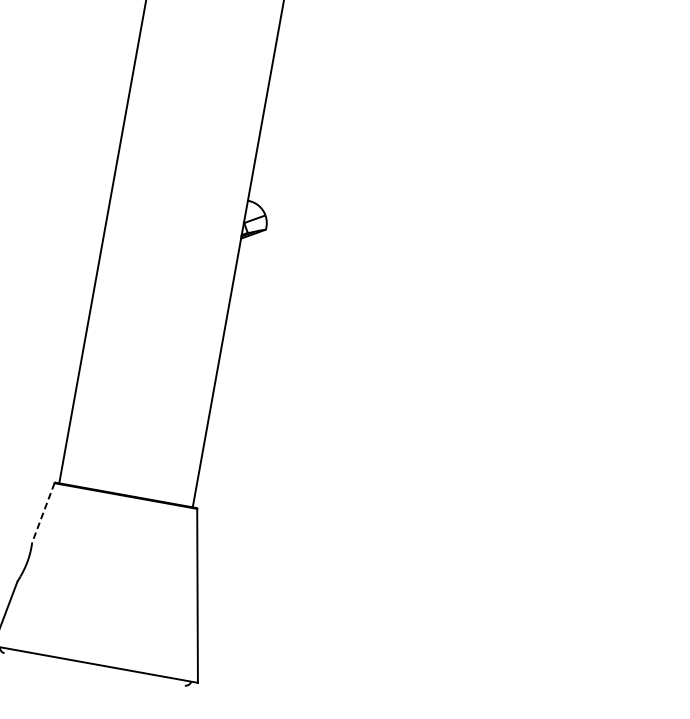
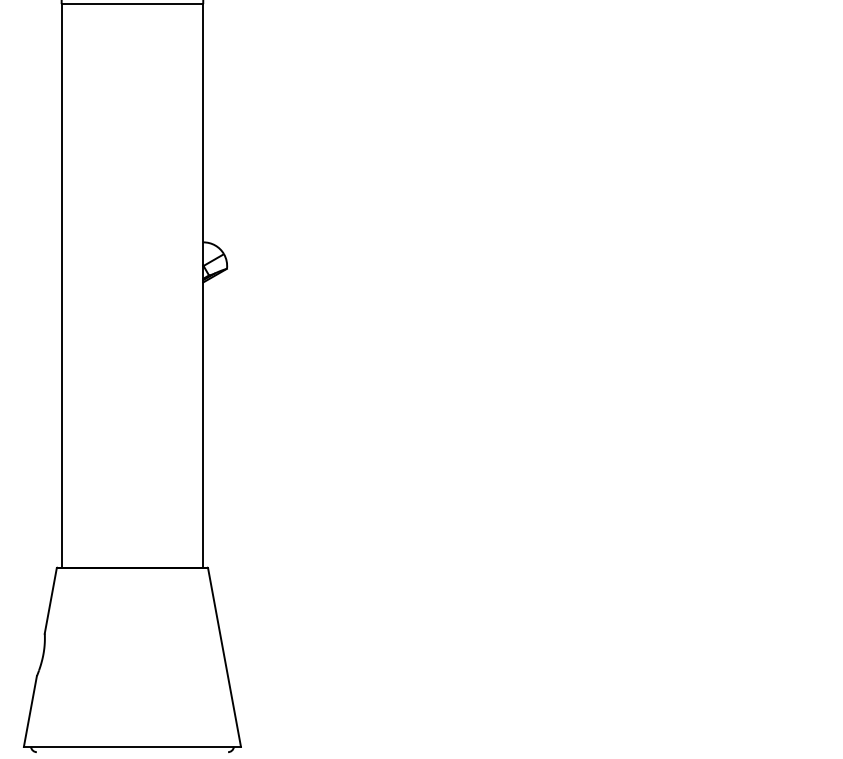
line: (42, 513) -> (50, 601), dashed -> solid

